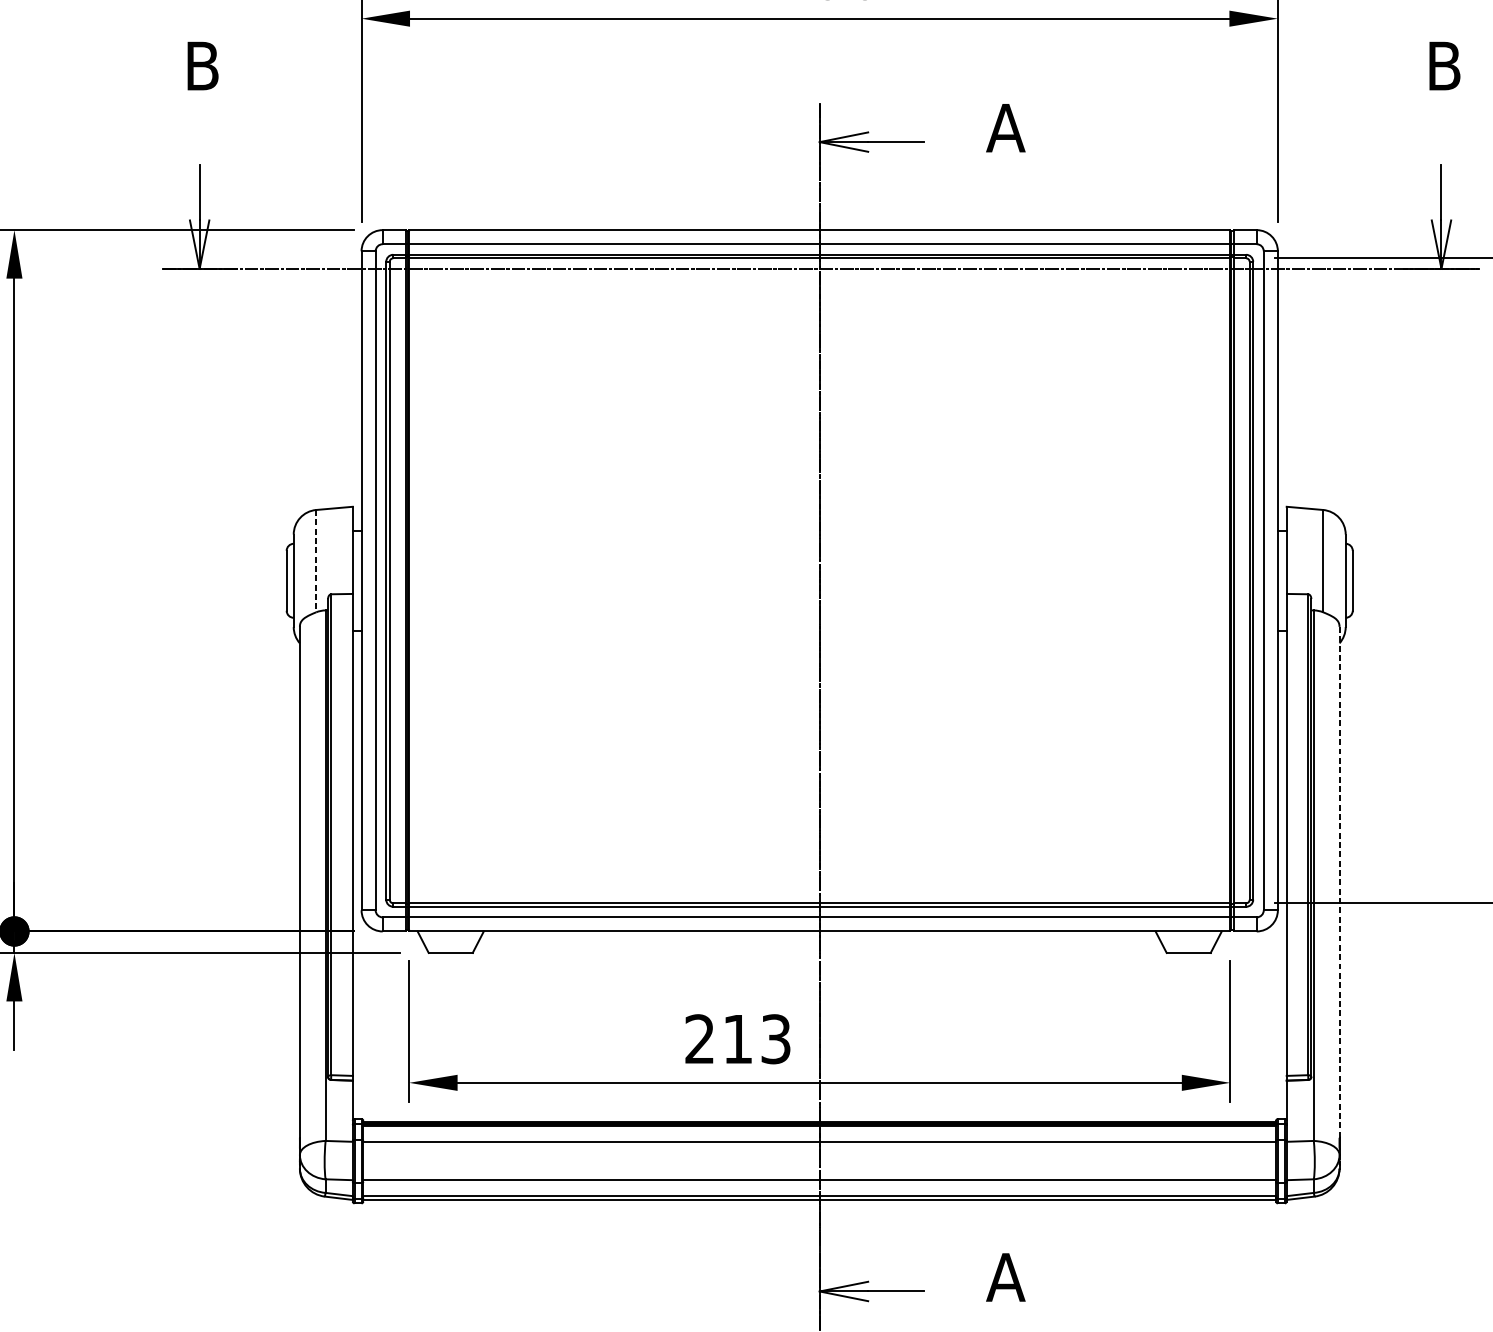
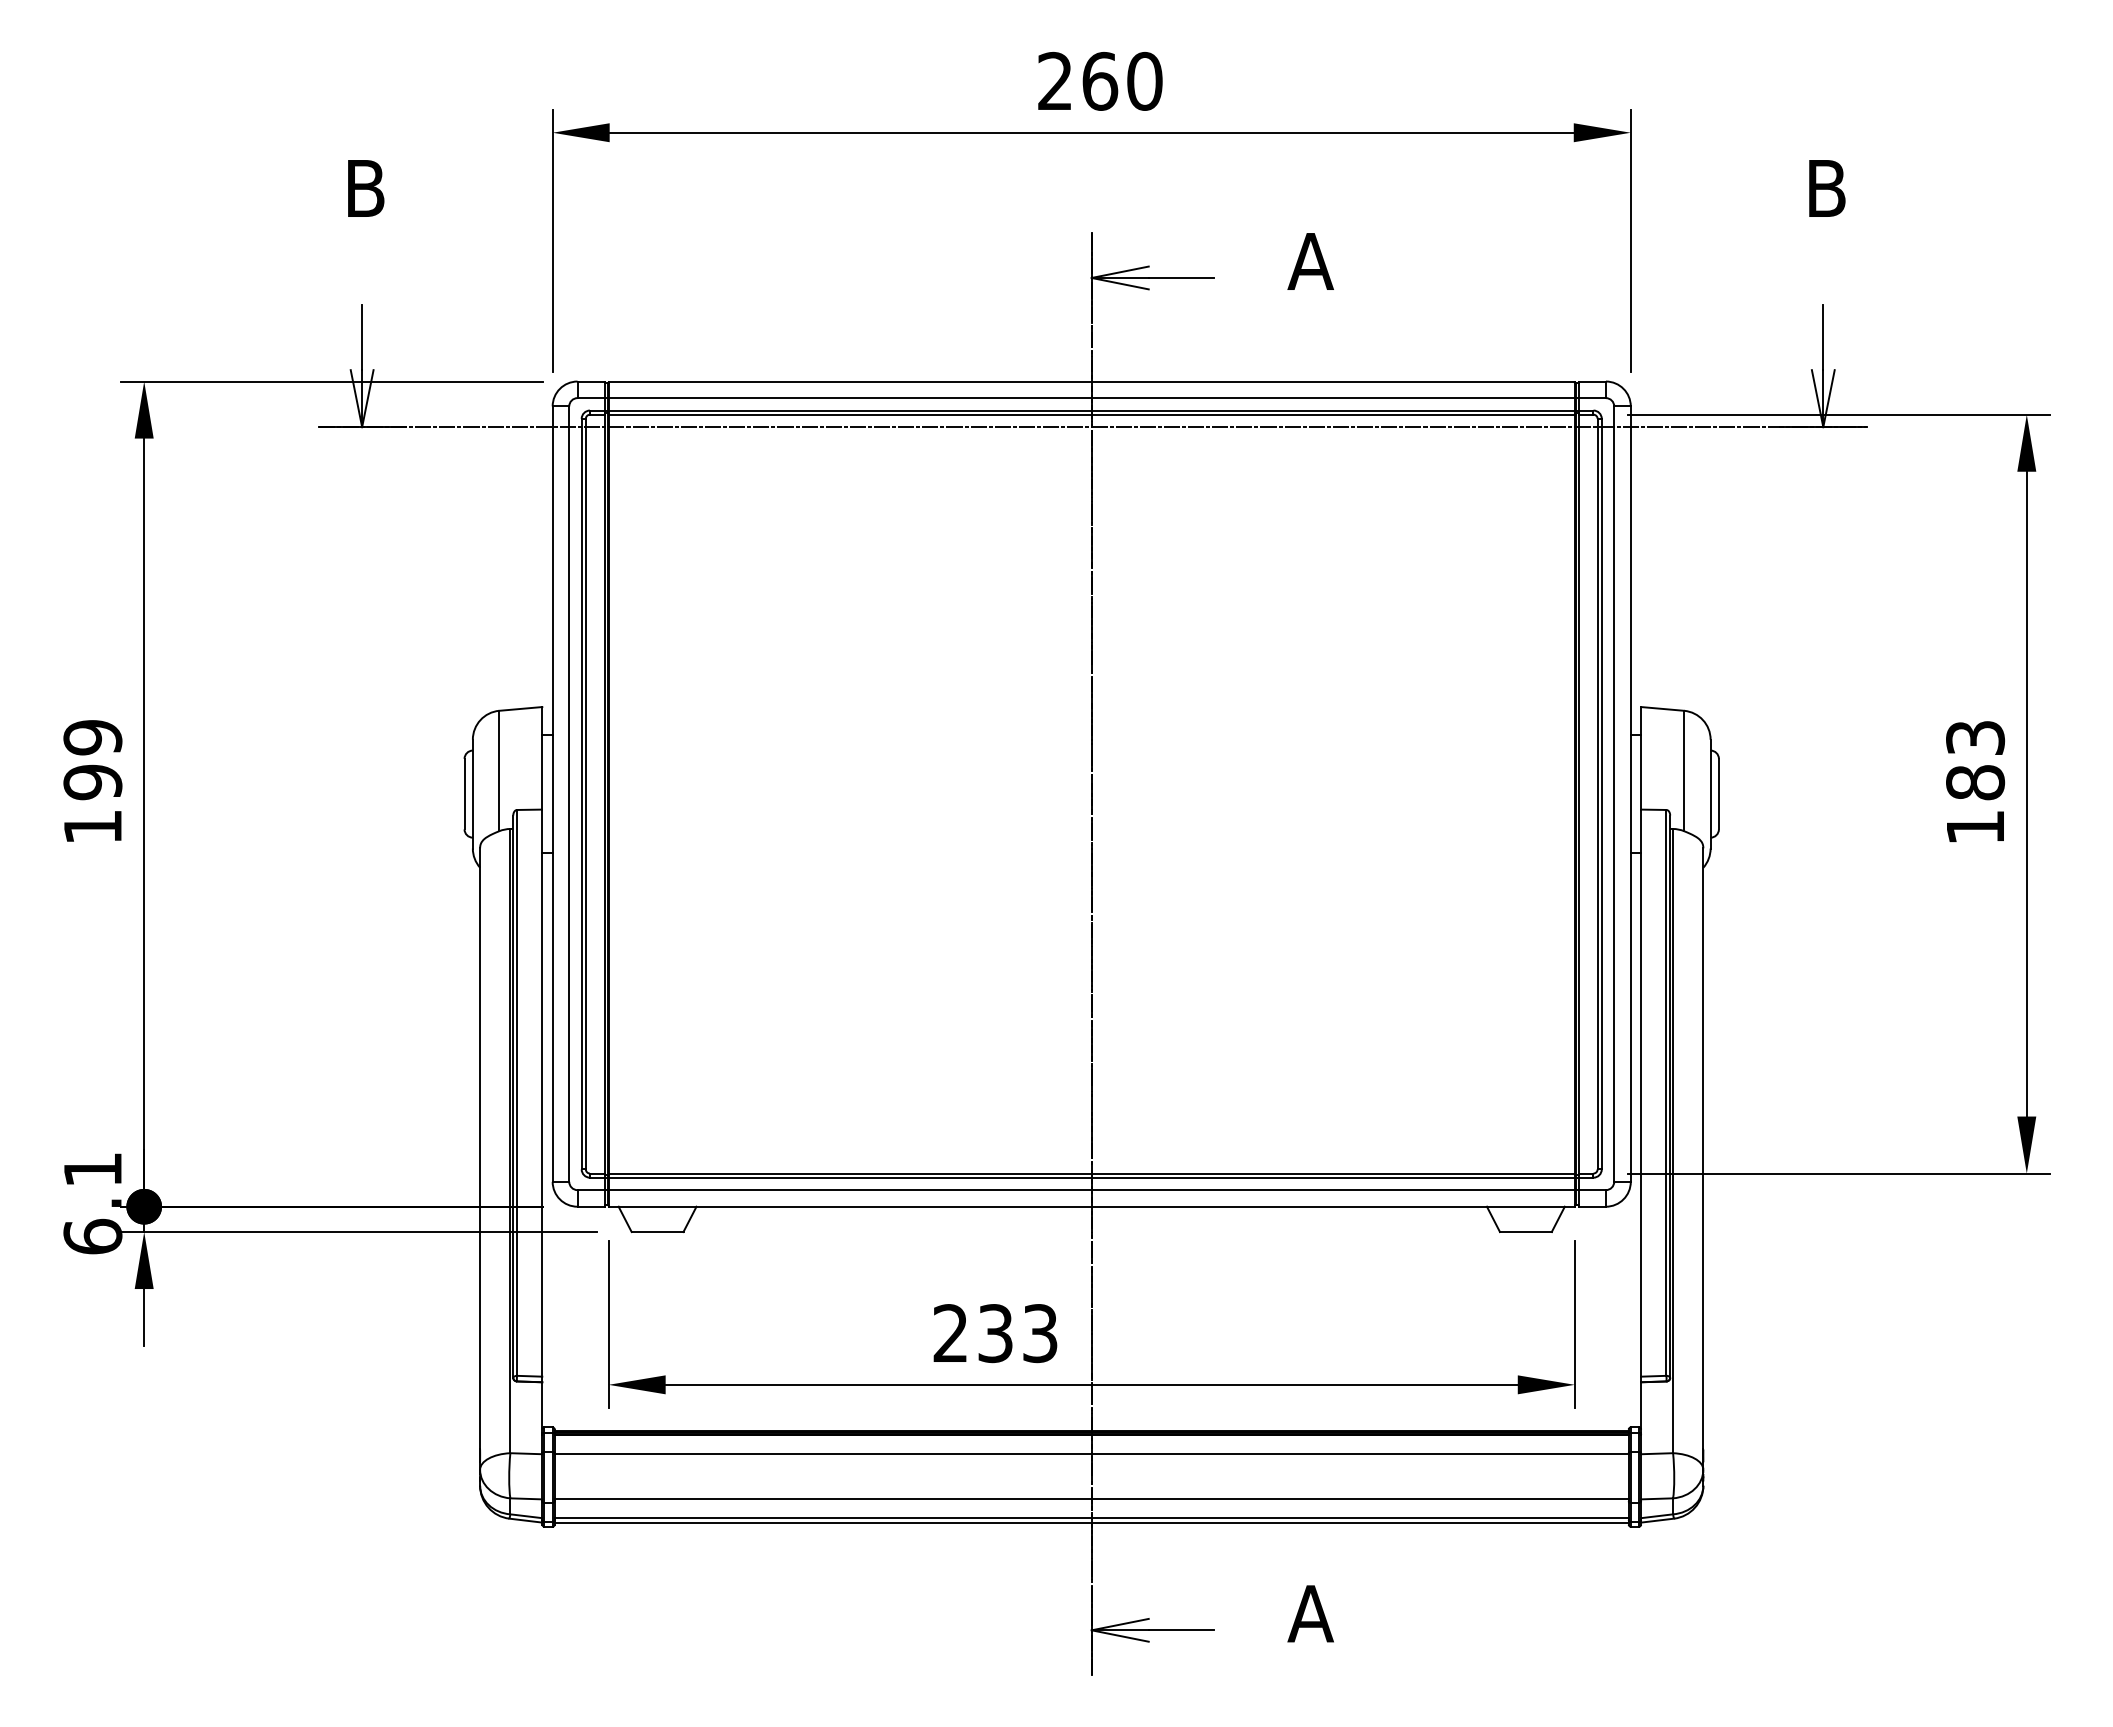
line: (316, 561) -> (499, 771), dashed -> solid
line: (1339, 881) -> (1703, 1148), dashed -> solid
text: (737, 1039) -> (995, 1333), 213 -> 233

